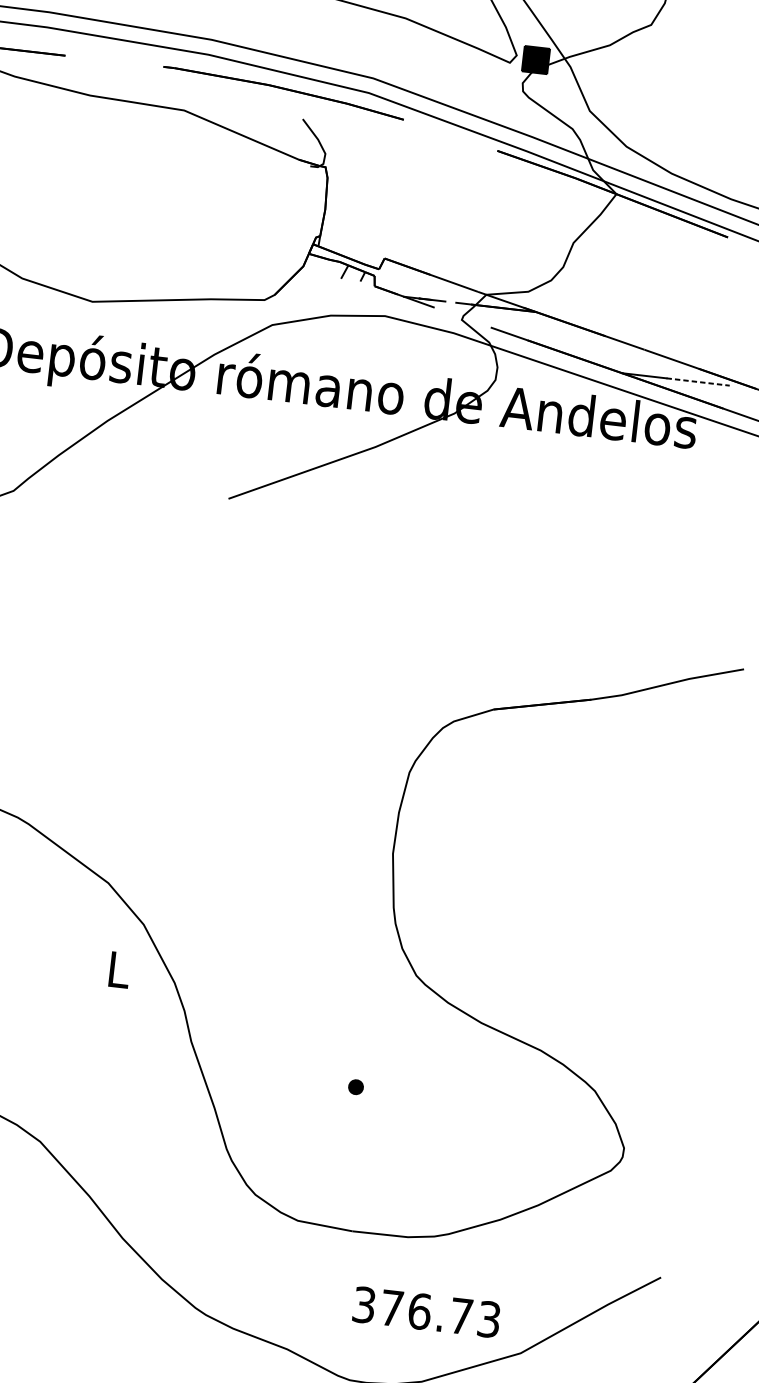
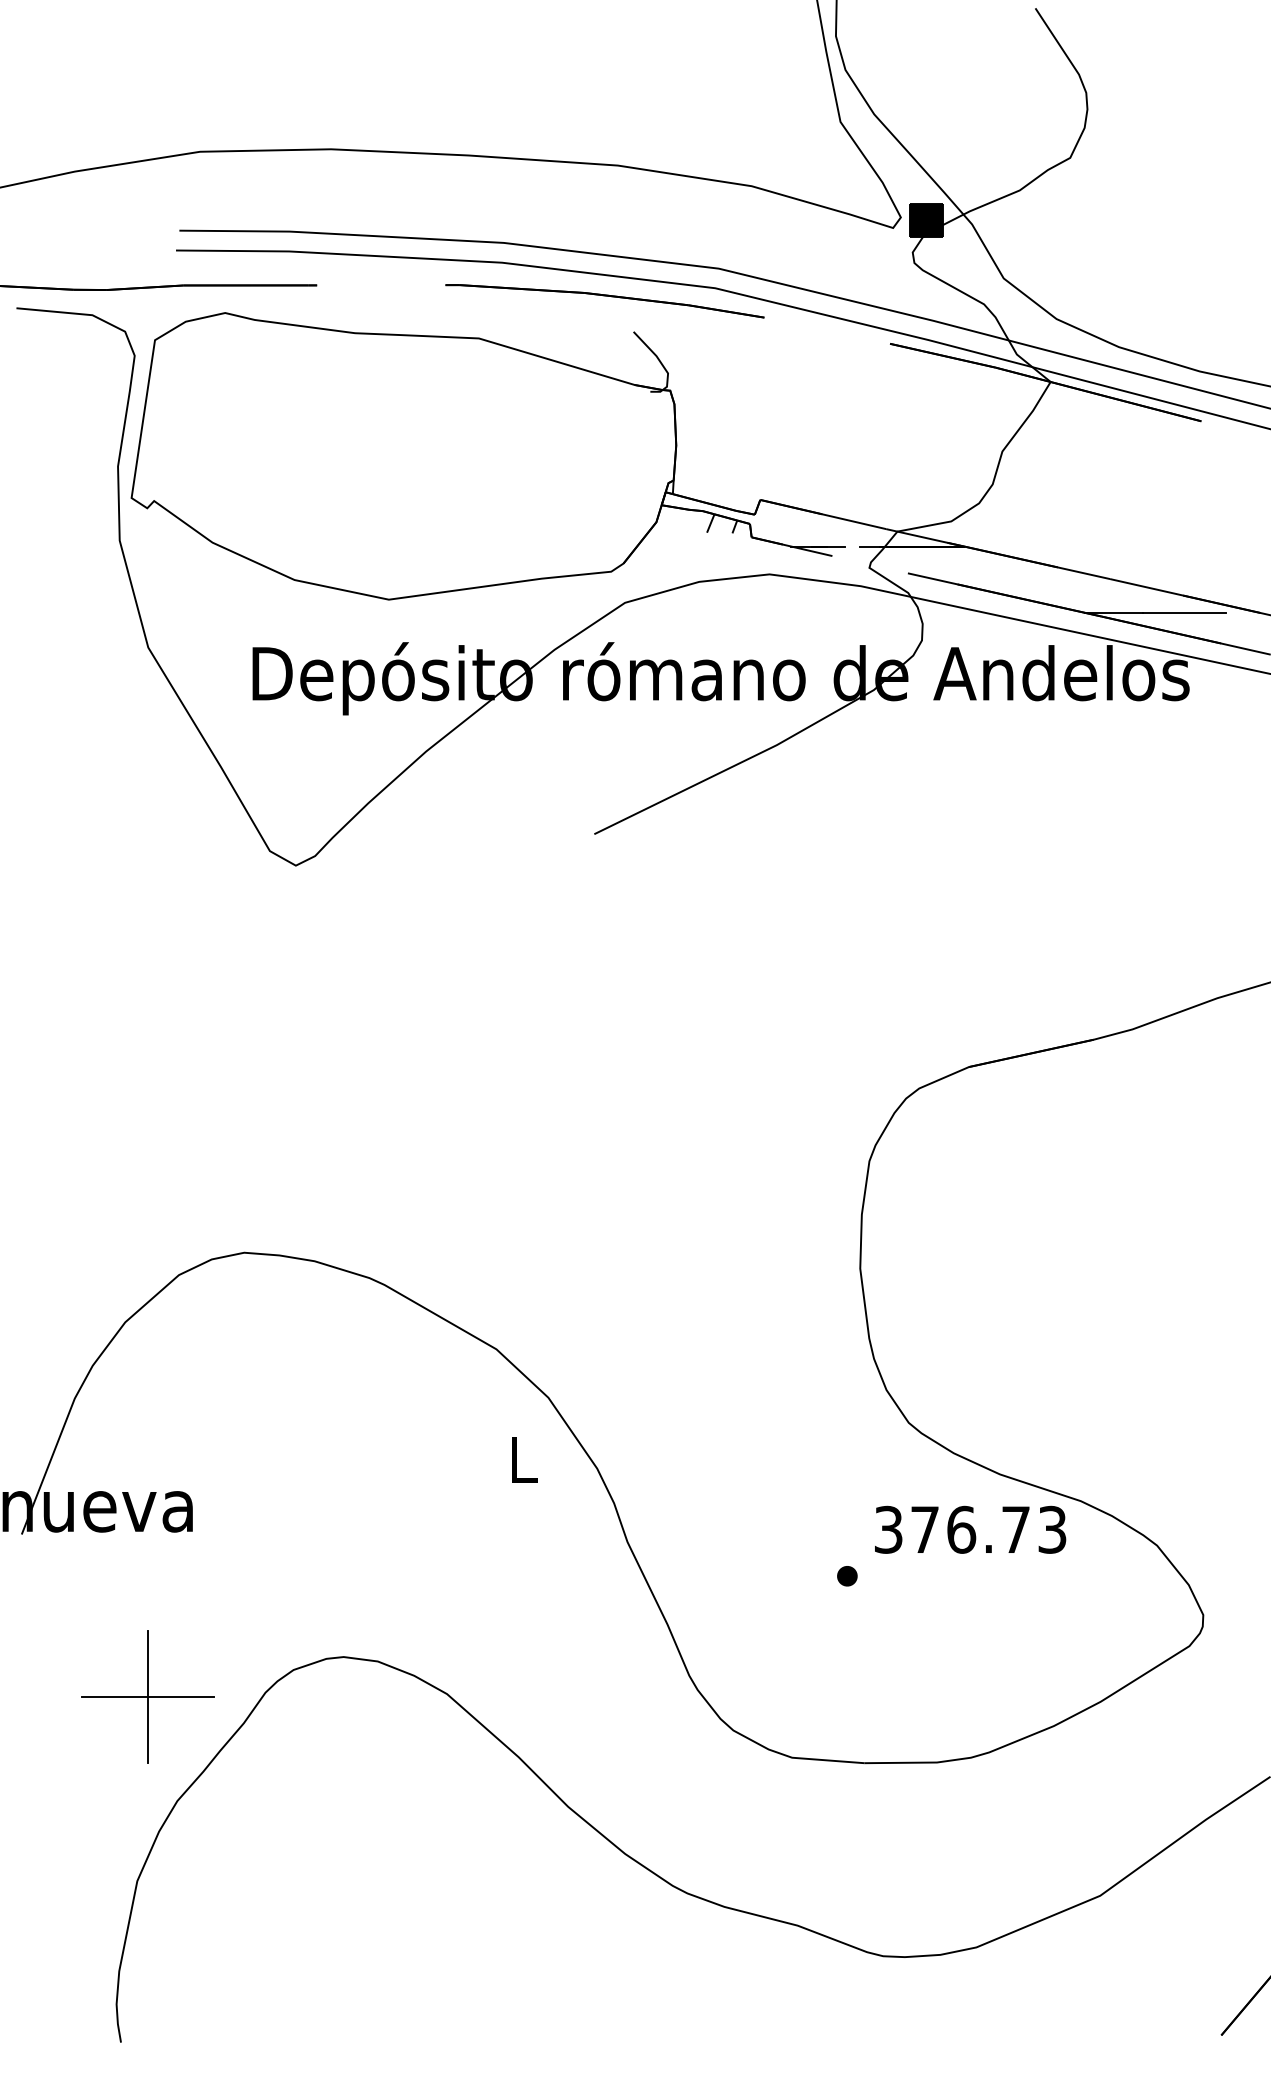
line: (698, 381) -> (1184, 612), dashed -> solid
text: (426, 1312) -> (970, 1529), moved

